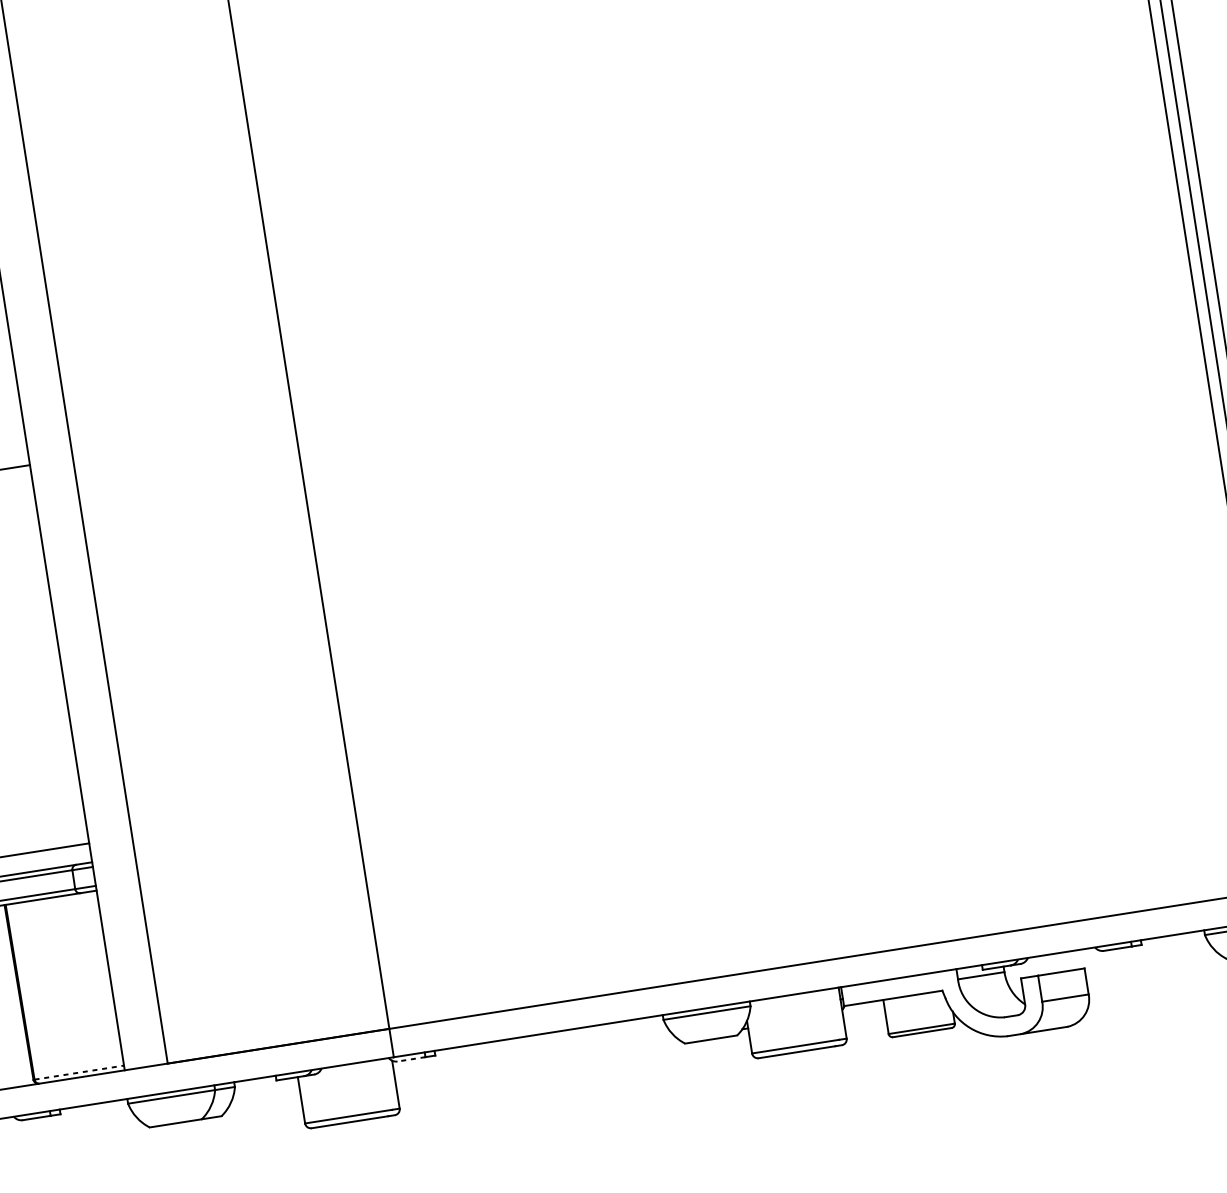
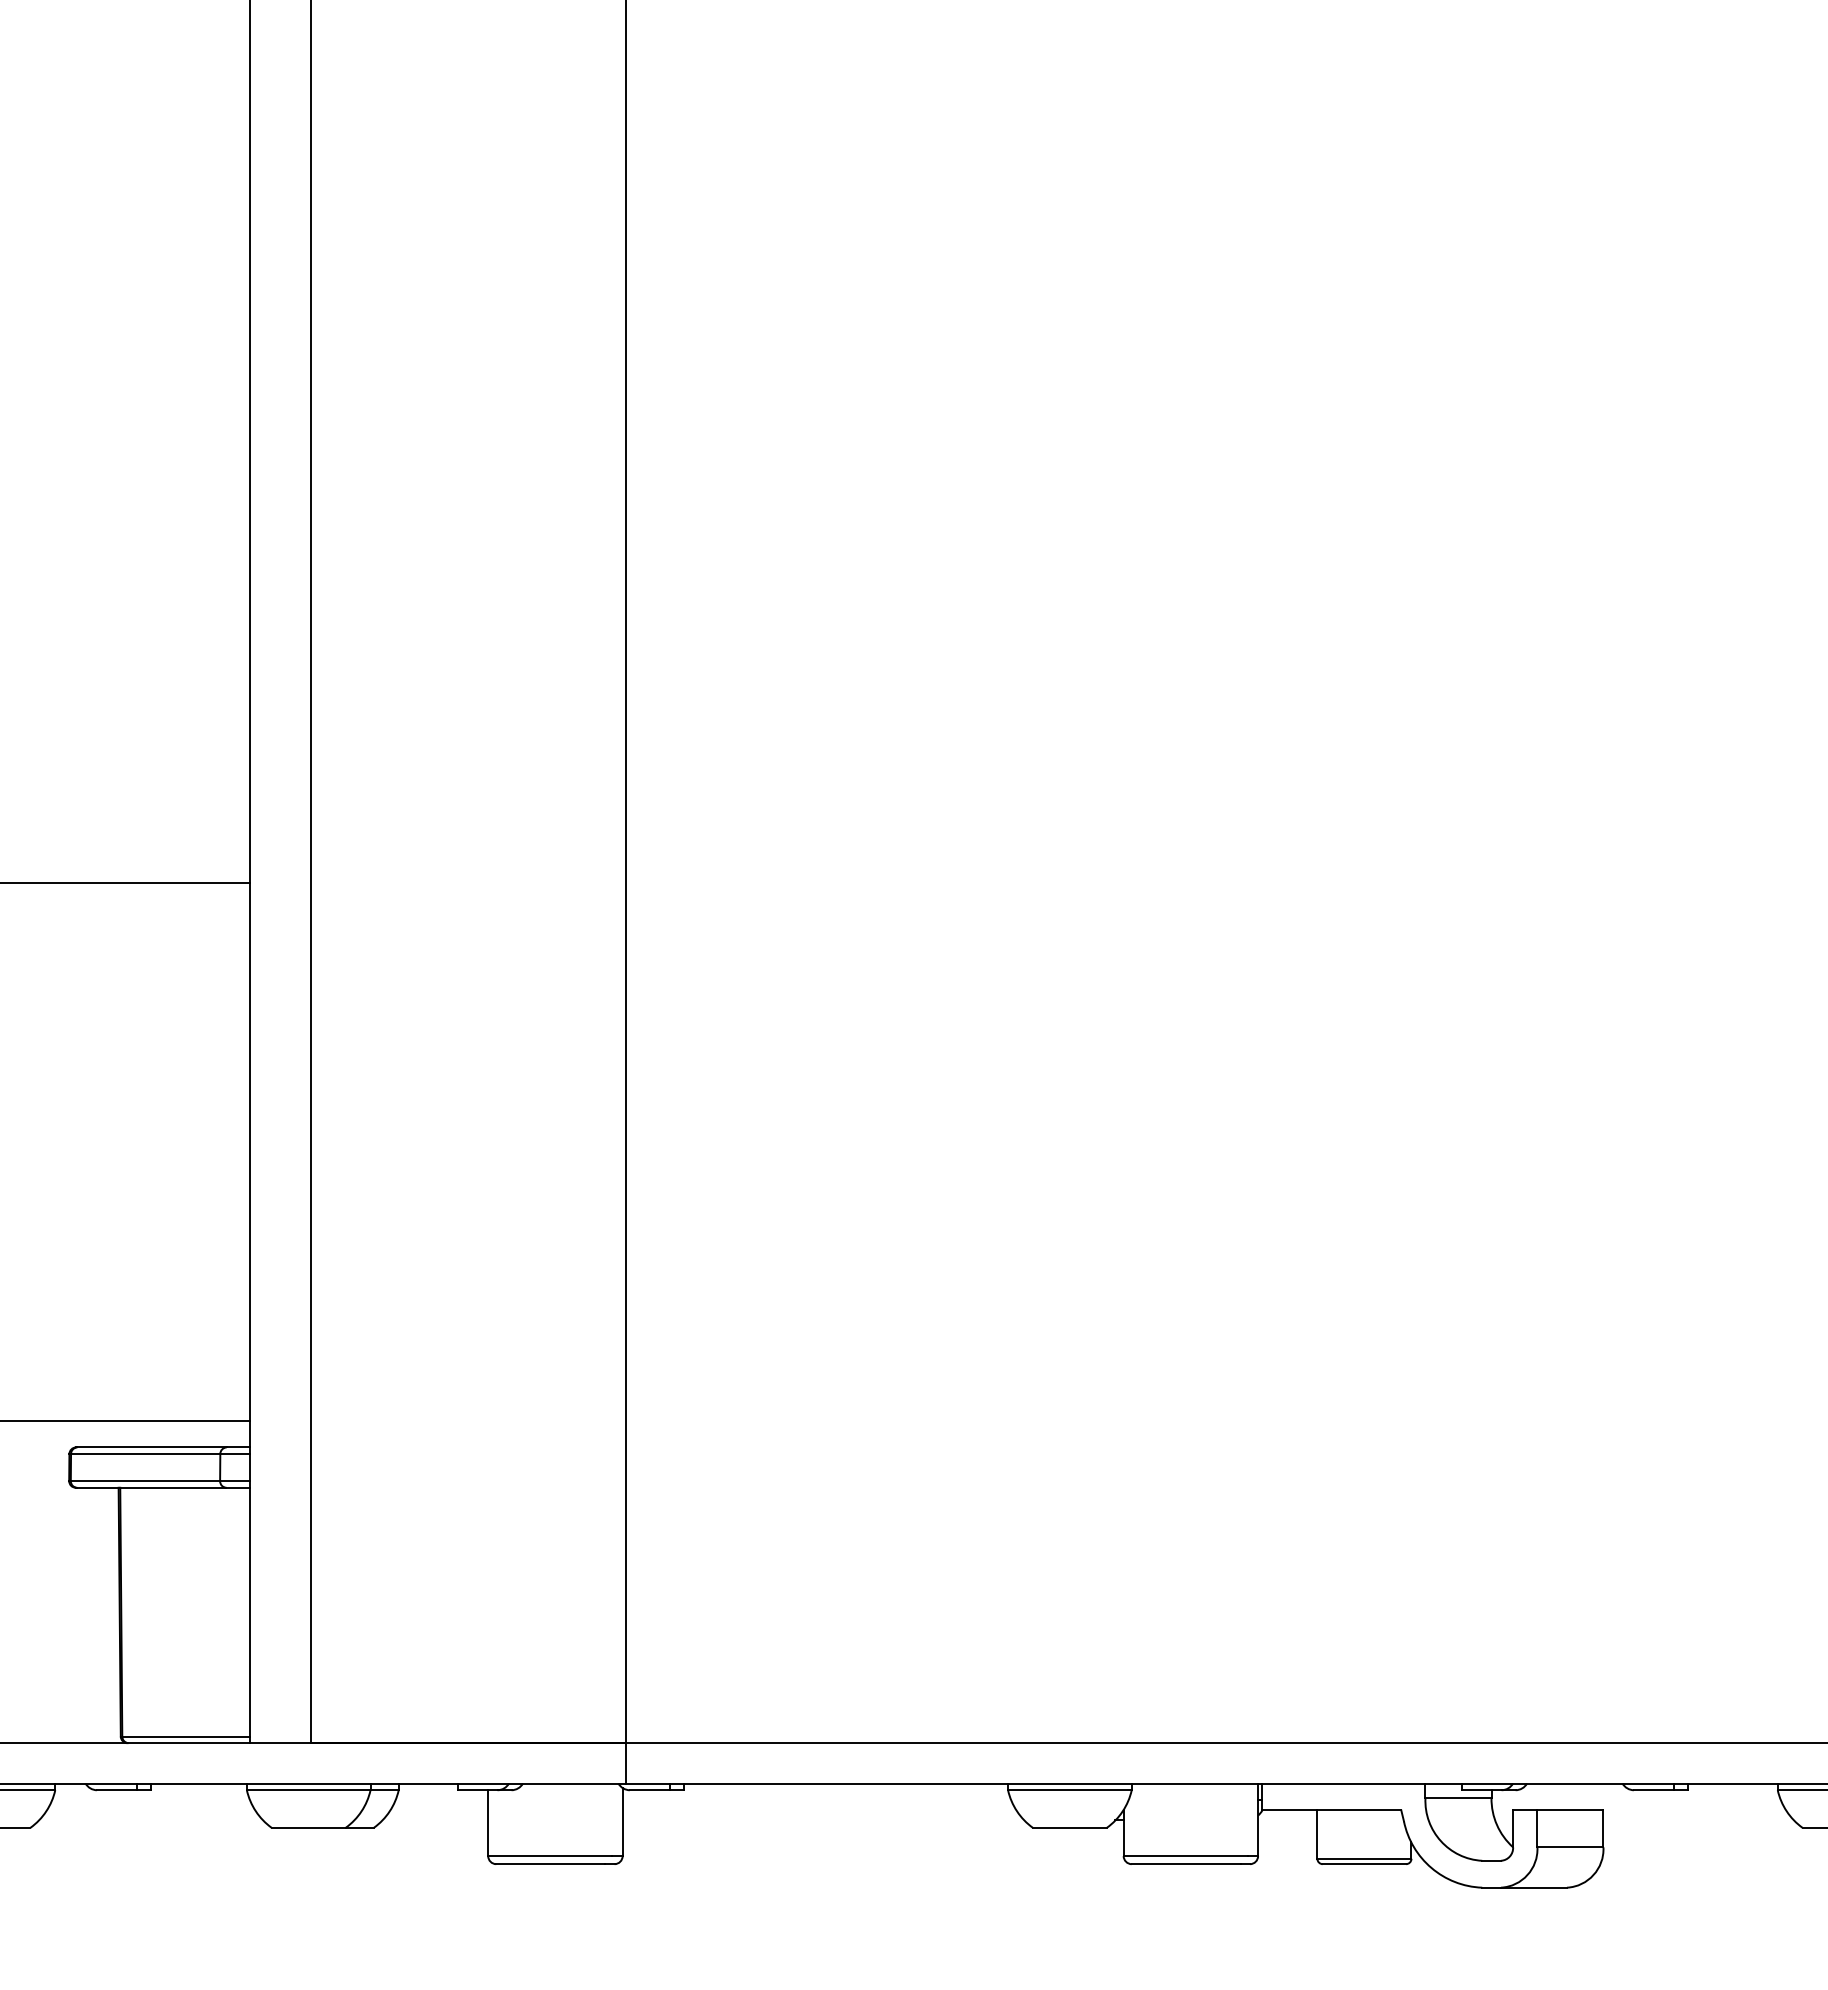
line: (411, 1059) -> (649, 1790), dashed -> solid
line: (79, 1072) -> (185, 1736), dashed -> solid

